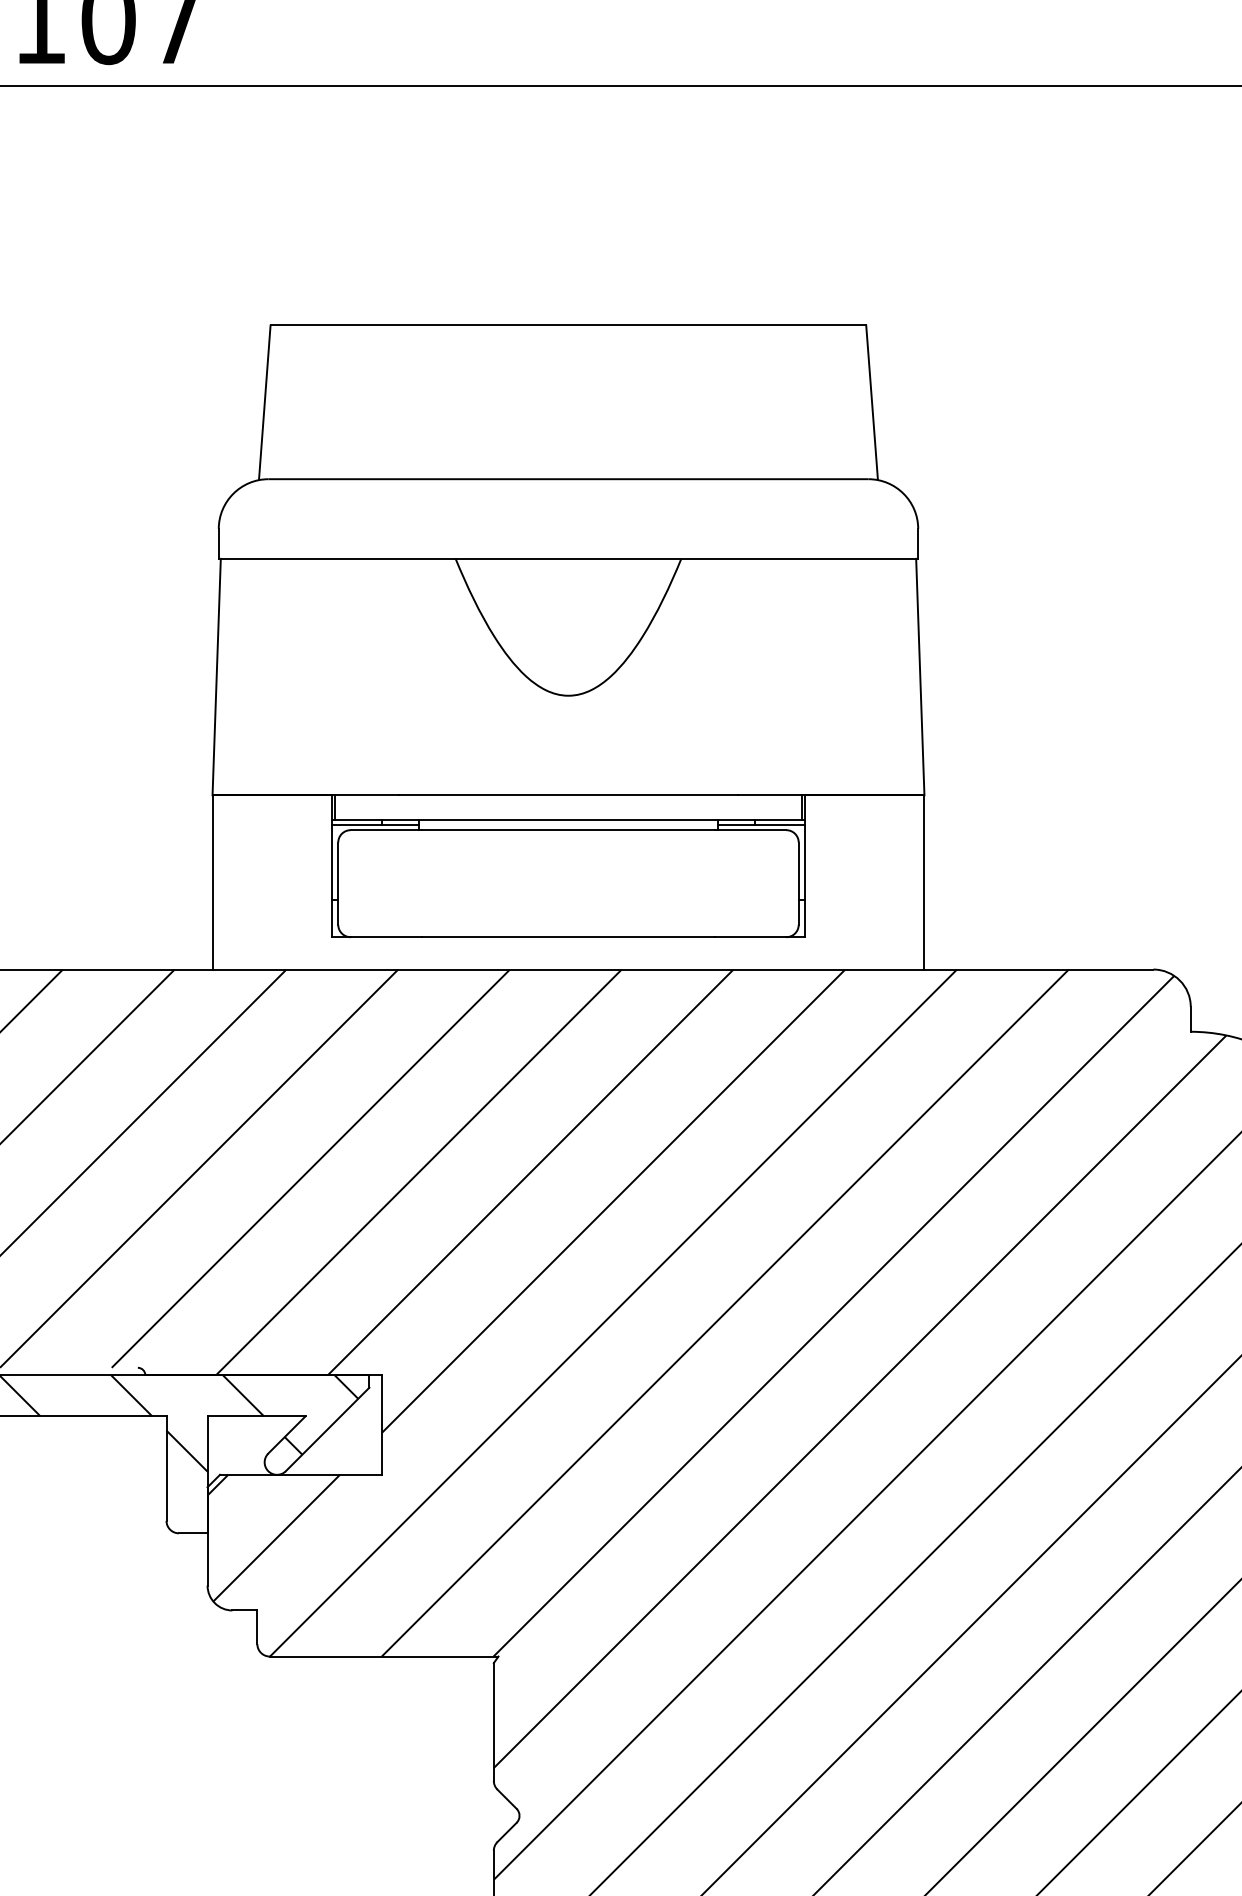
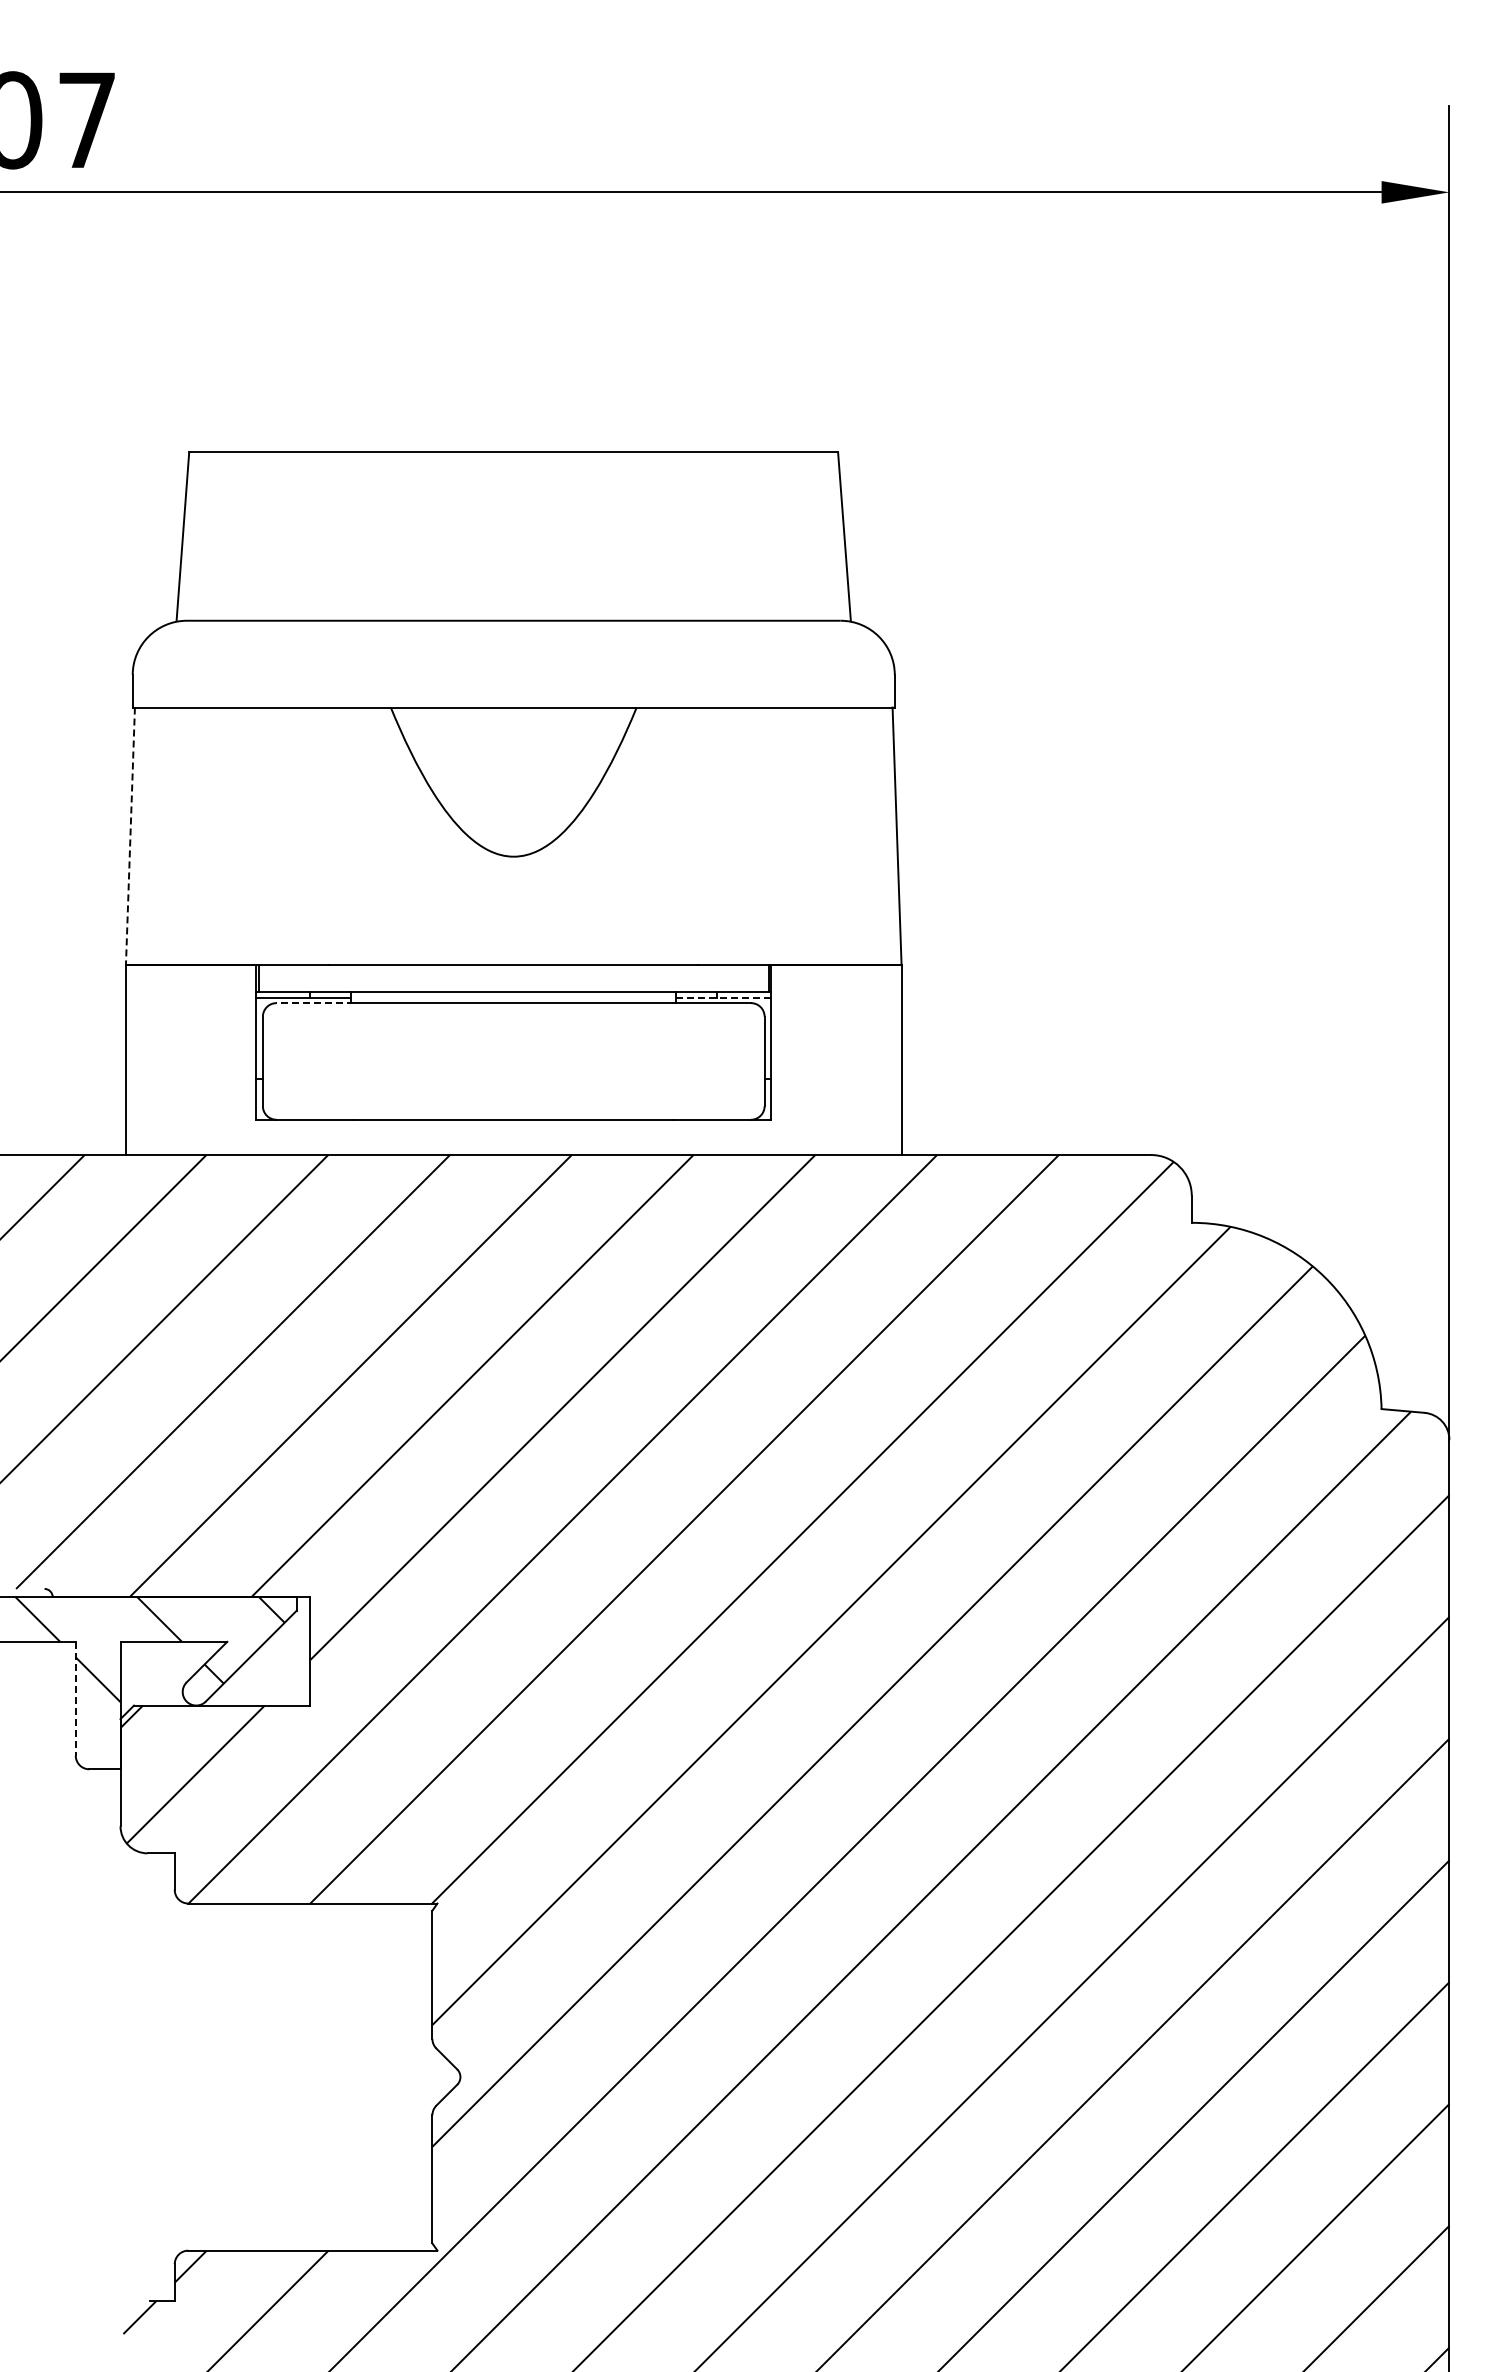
line: (216, 677) -> (130, 836), solid -> dashed
line: (760, 824) -> (723, 997), solid -> dashed
line: (386, 830) -> (315, 1003), solid -> dashed
line: (166, 1468) -> (75, 1698), solid -> dashed

